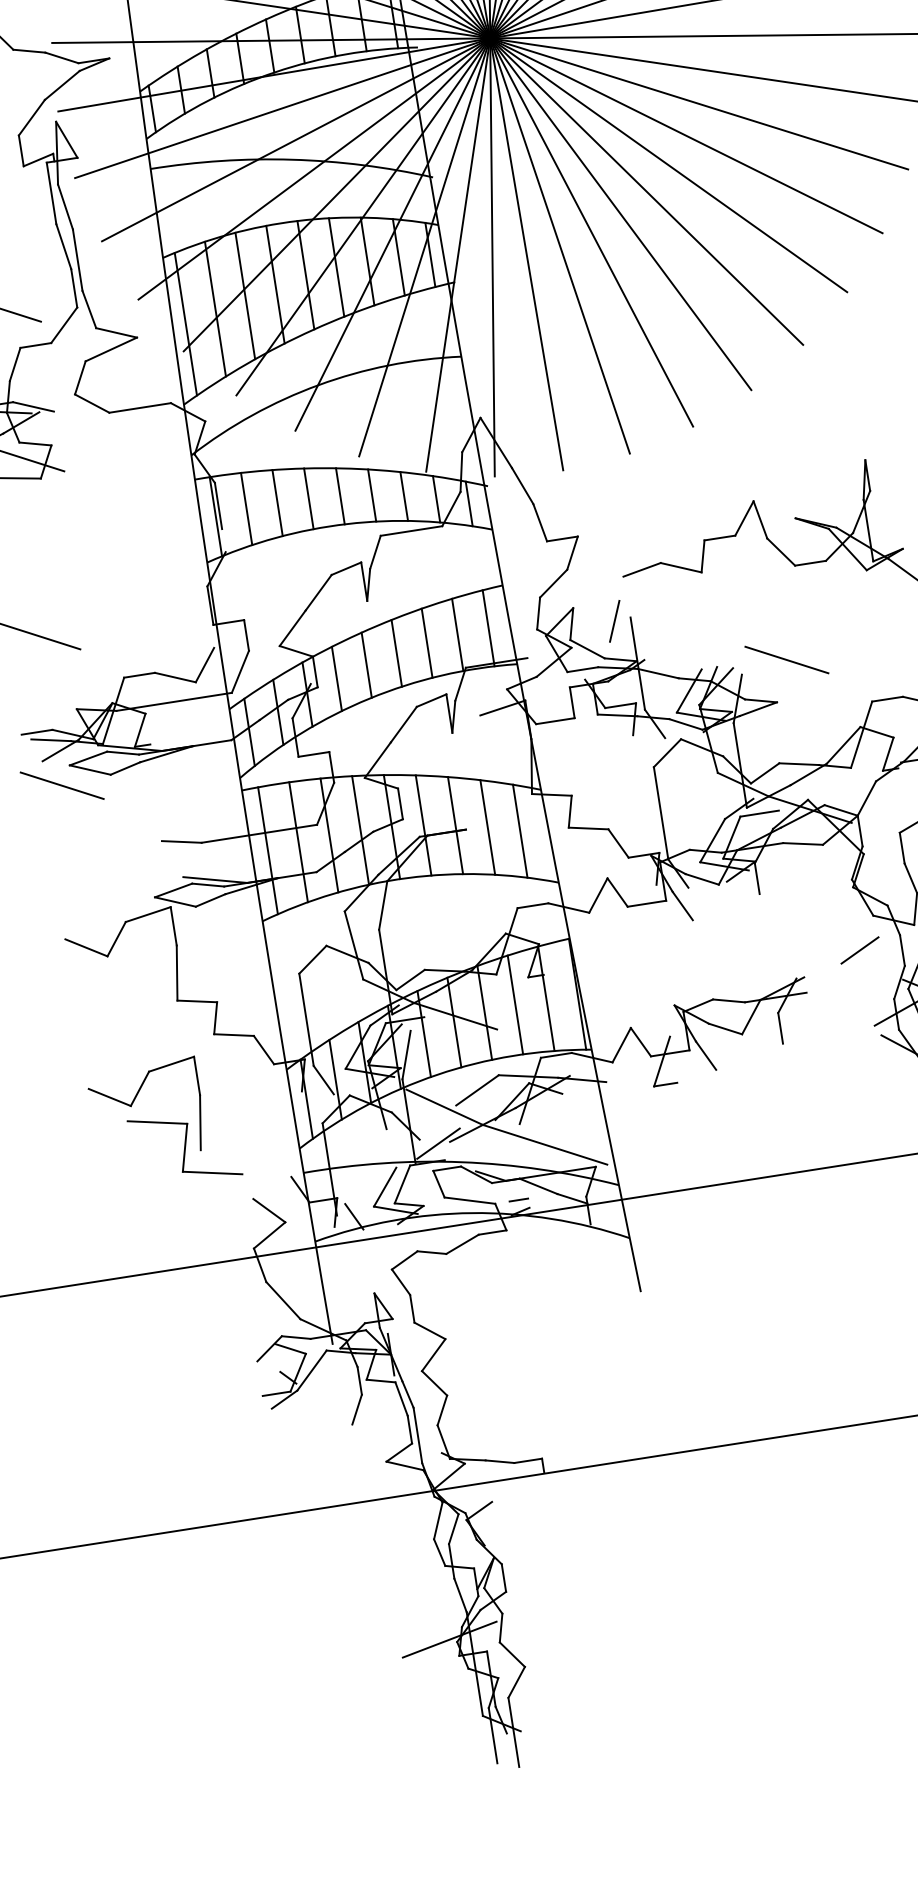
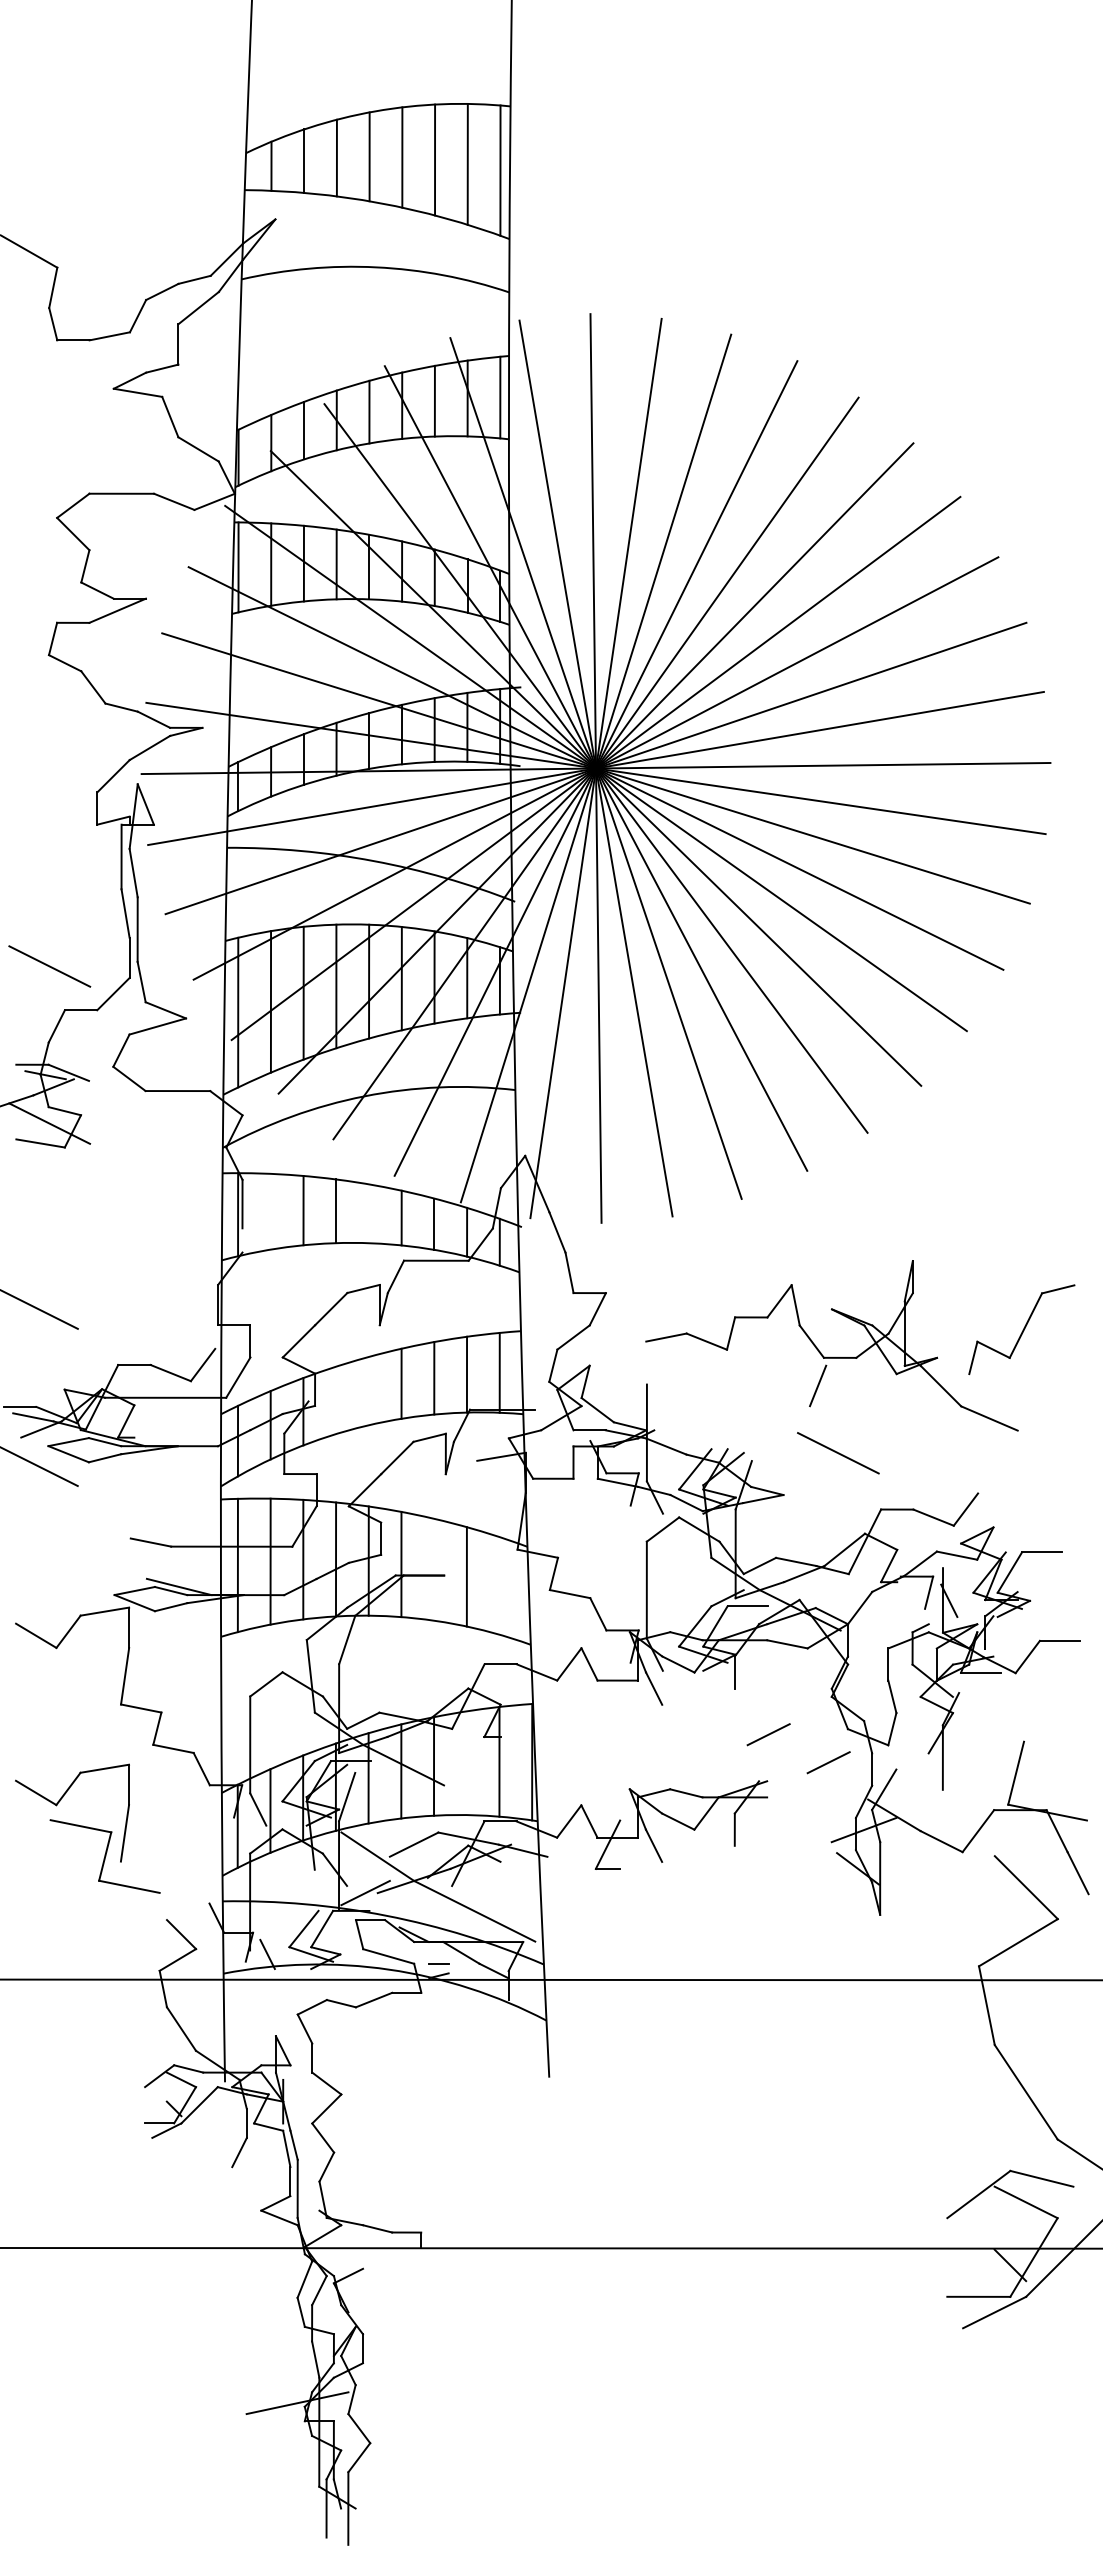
line: (339, 496) -> (368, 1213), removed
line: (246, 508) -> (270, 1211), removed
line: (615, 620) -> (818, 1385), moved
line: (787, 660) -> (838, 1453), moved
line: (366, 664) -> (368, 1390), removed
line: (337, 678) -> (336, 1400), removed
line: (455, 825) -> (434, 1569), removed
line: (520, 830) -> (499, 1585), removed
line: (798, 932) -> (768, 1734), added
line: (515, 1005) -> (466, 1763), removed

